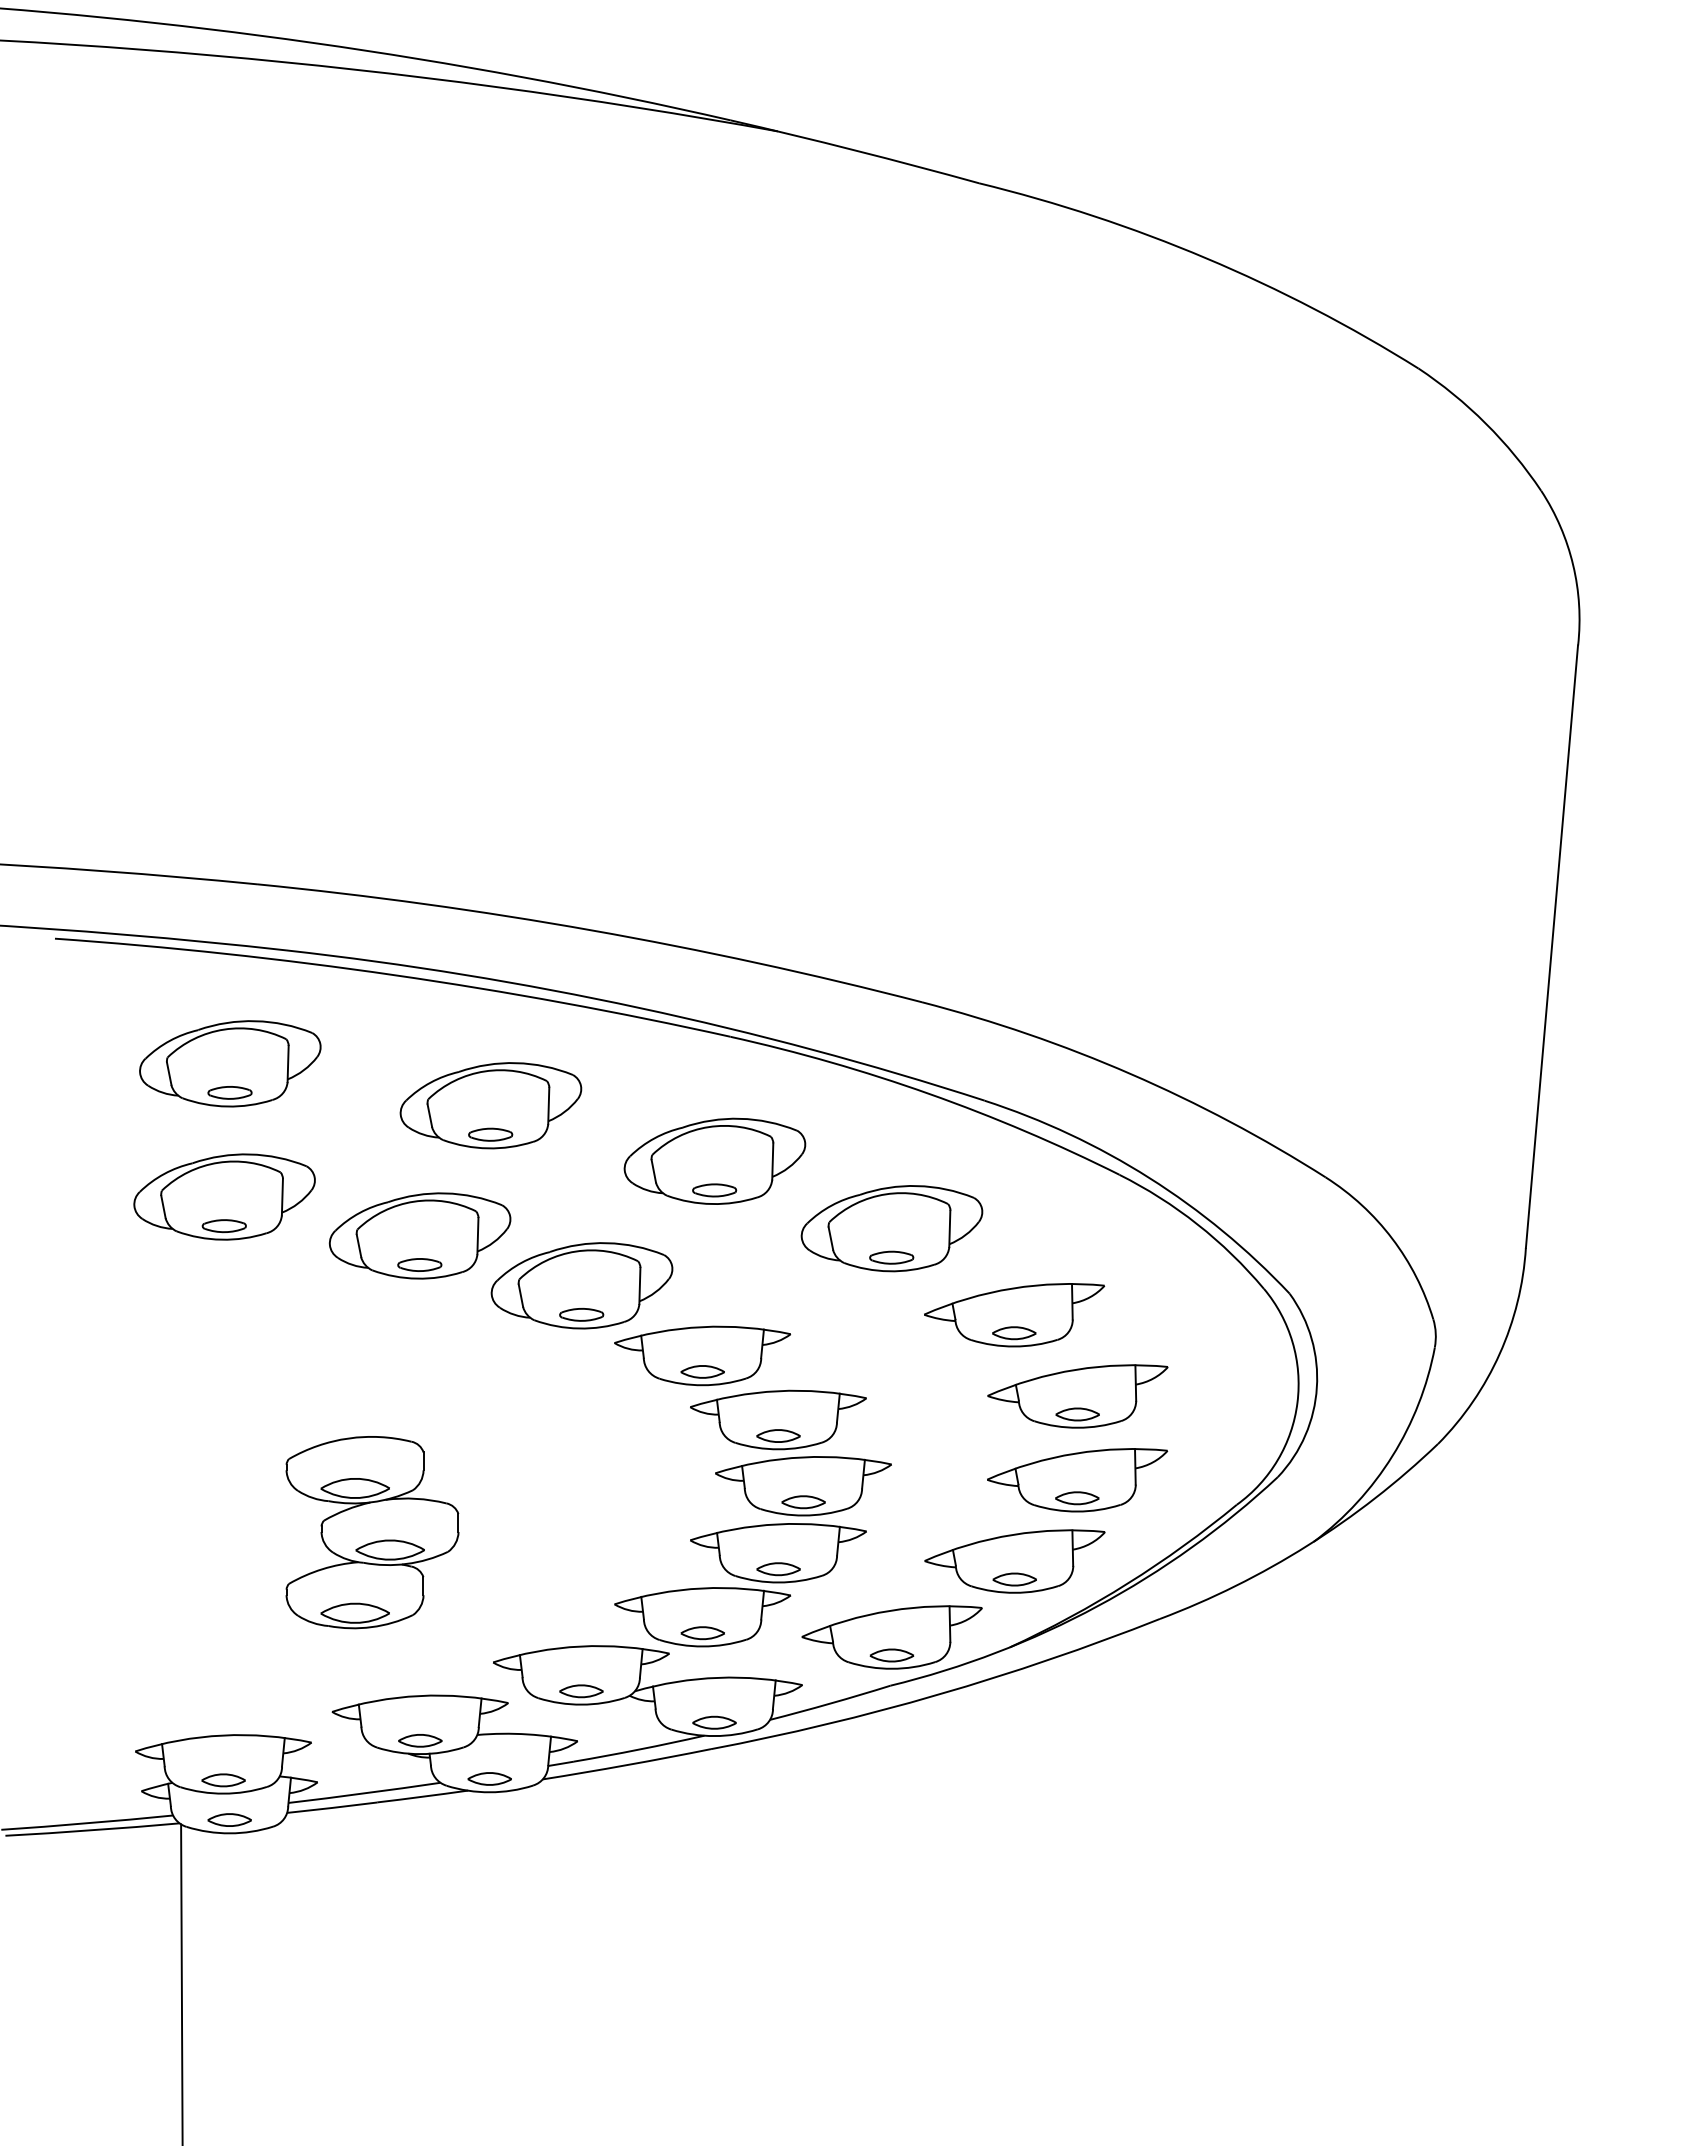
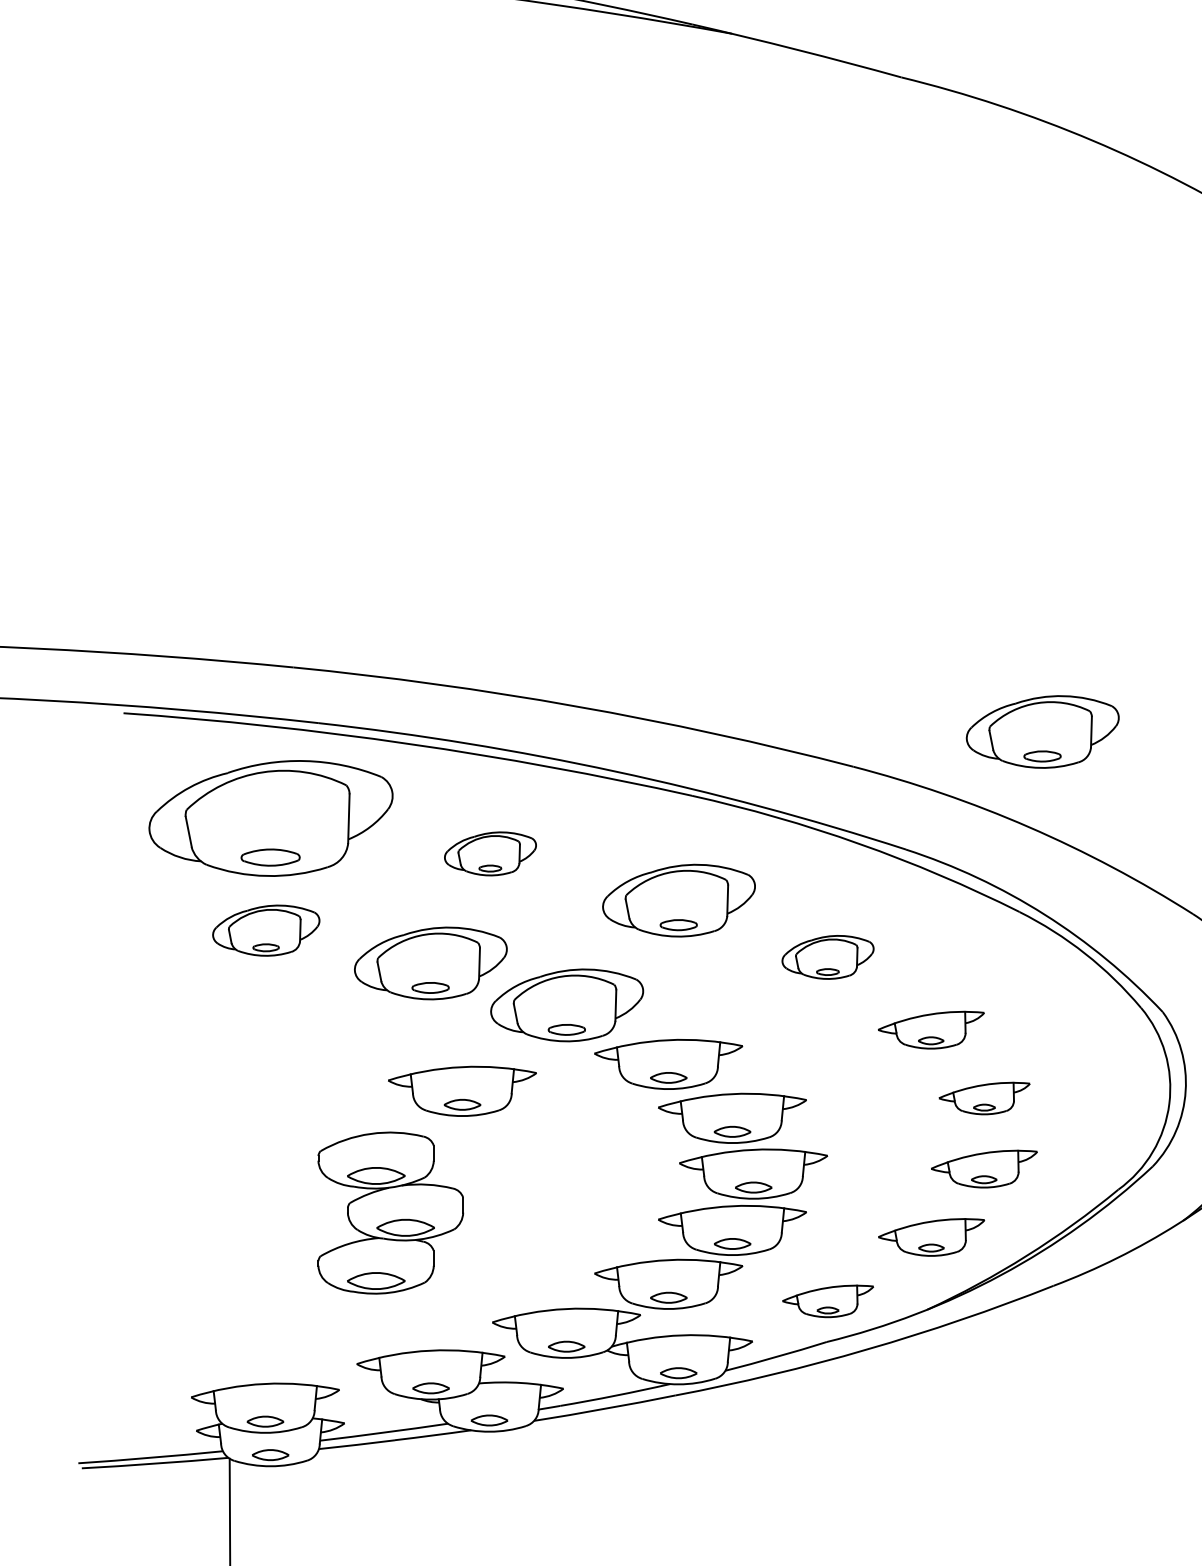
part: (1146, 960) -> (1042, 731), added
part: (230, 1063) -> (271, 818), size x1.6
part: (490, 1105) -> (490, 853), size x0.6
part: (224, 1196) -> (266, 930), size x0.7
part: (891, 1228) -> (827, 957), size x0.6
part: (1014, 1315) -> (931, 1030), size x0.7
part: (457, 1387) -> (462, 1091), added
part: (1077, 1396) -> (984, 1098), size x0.6
part: (1077, 1480) -> (984, 1169), size x0.7
part: (1014, 1561) -> (931, 1237), size x0.7
part: (891, 1637) -> (827, 1301), size x0.6

